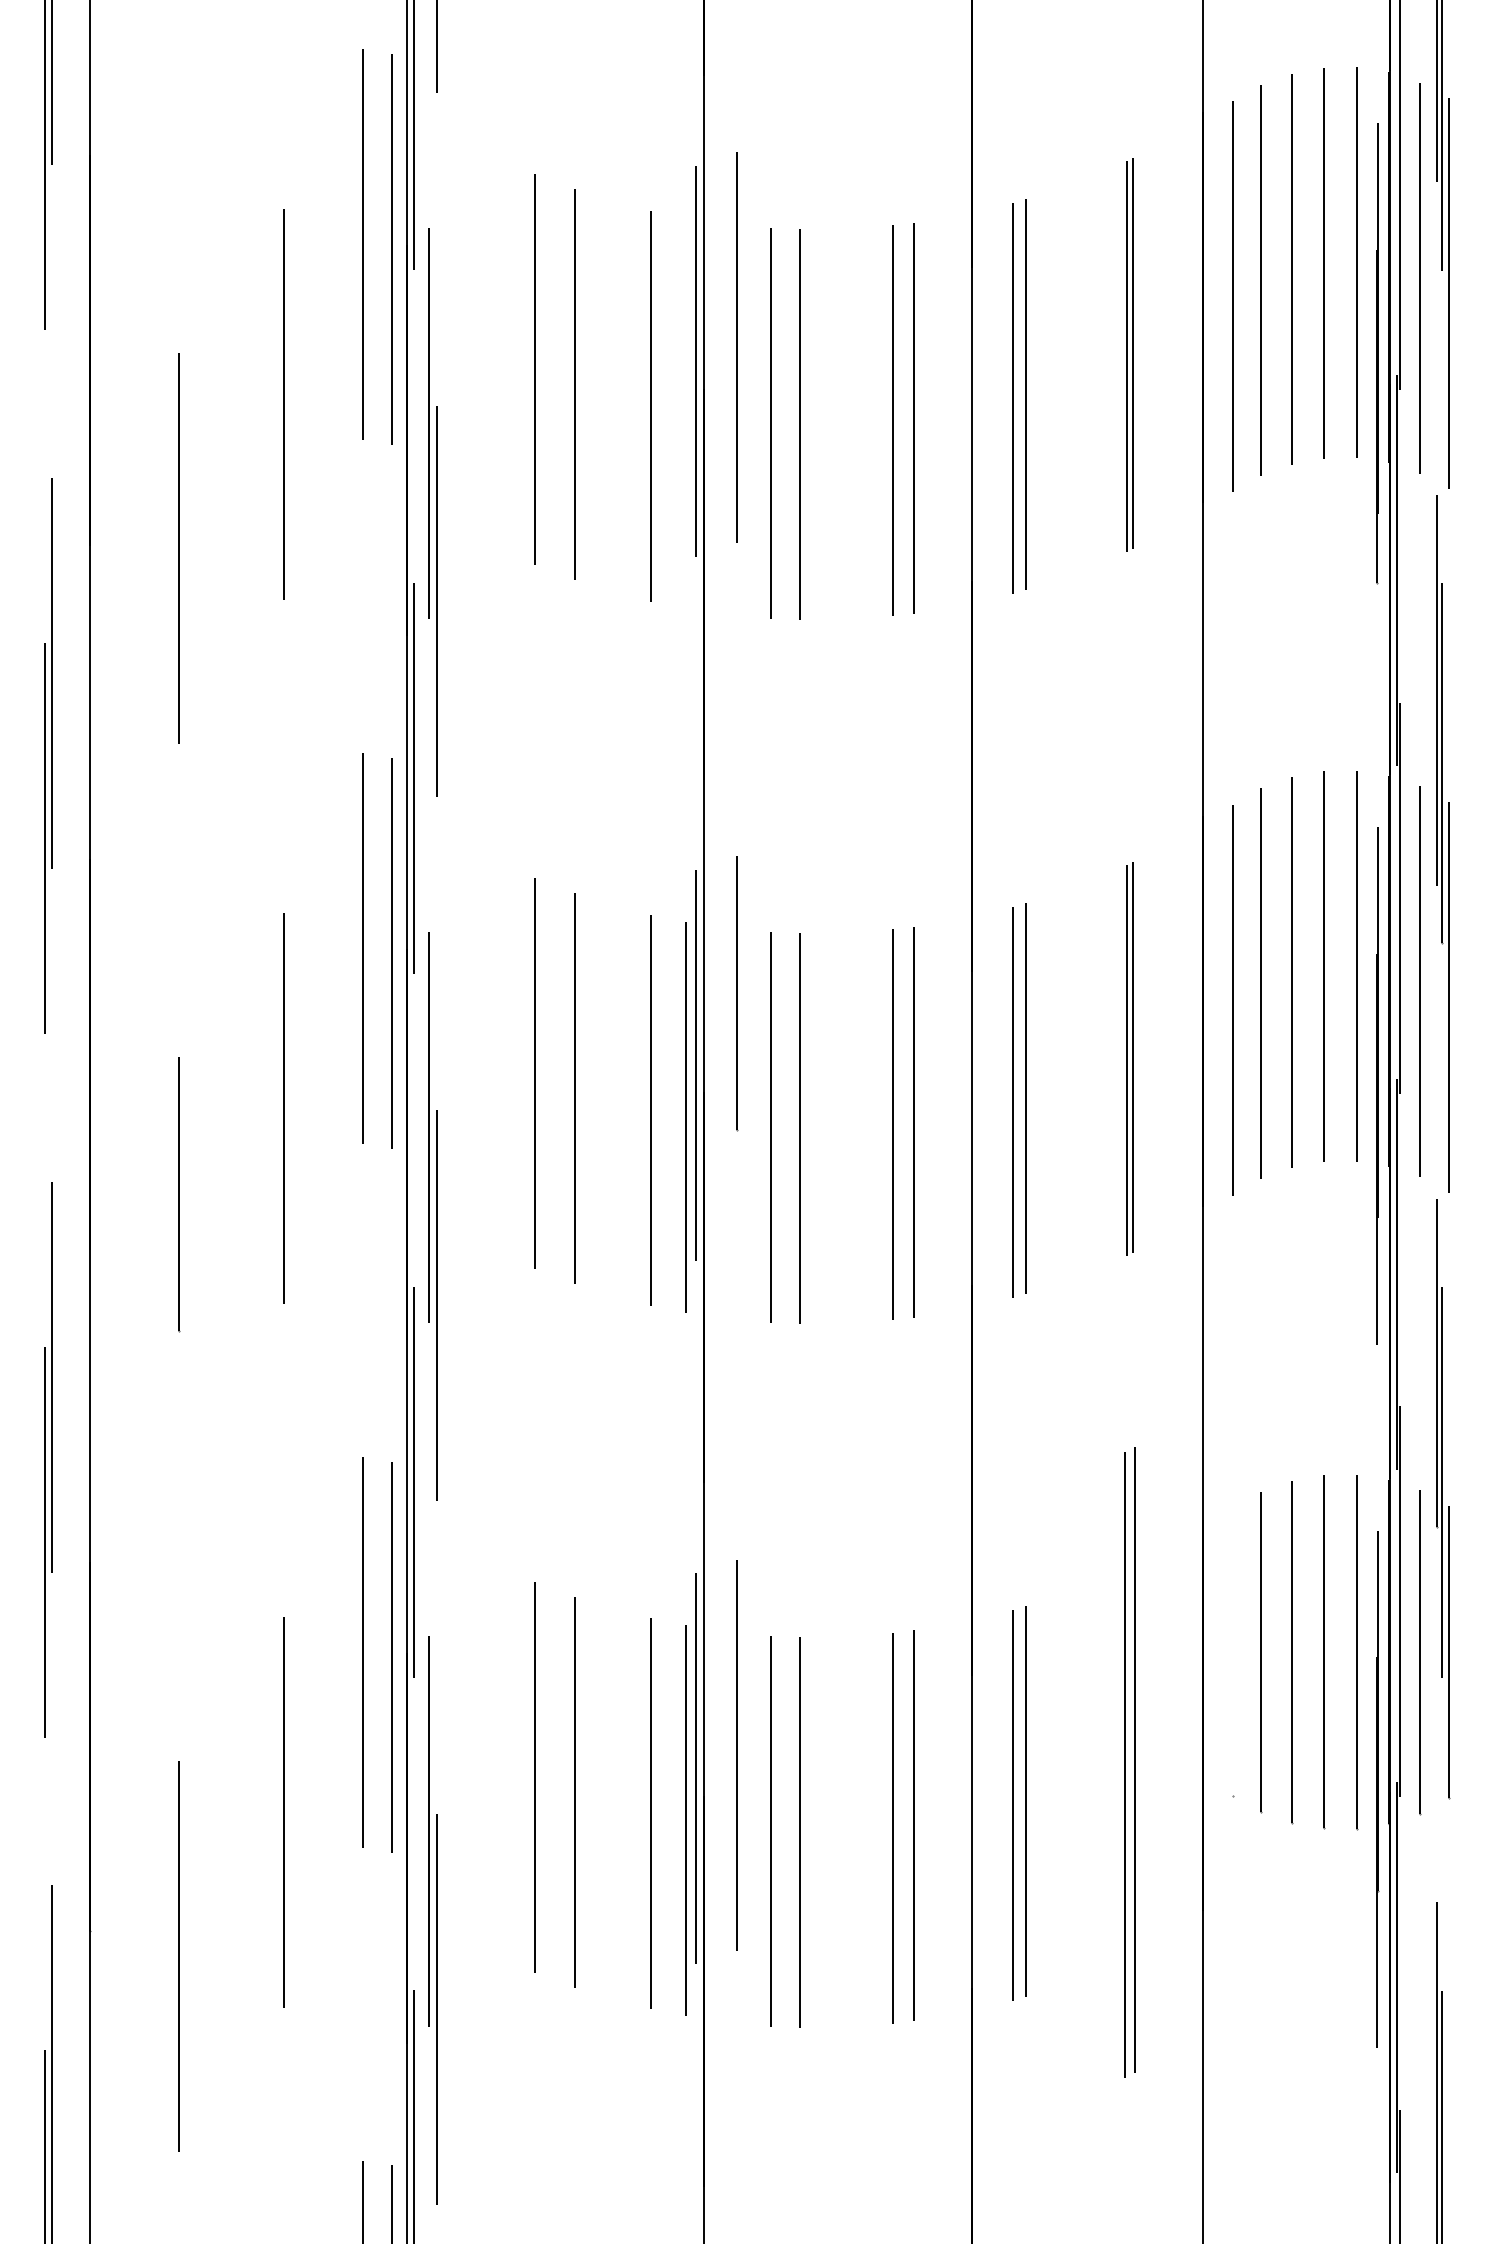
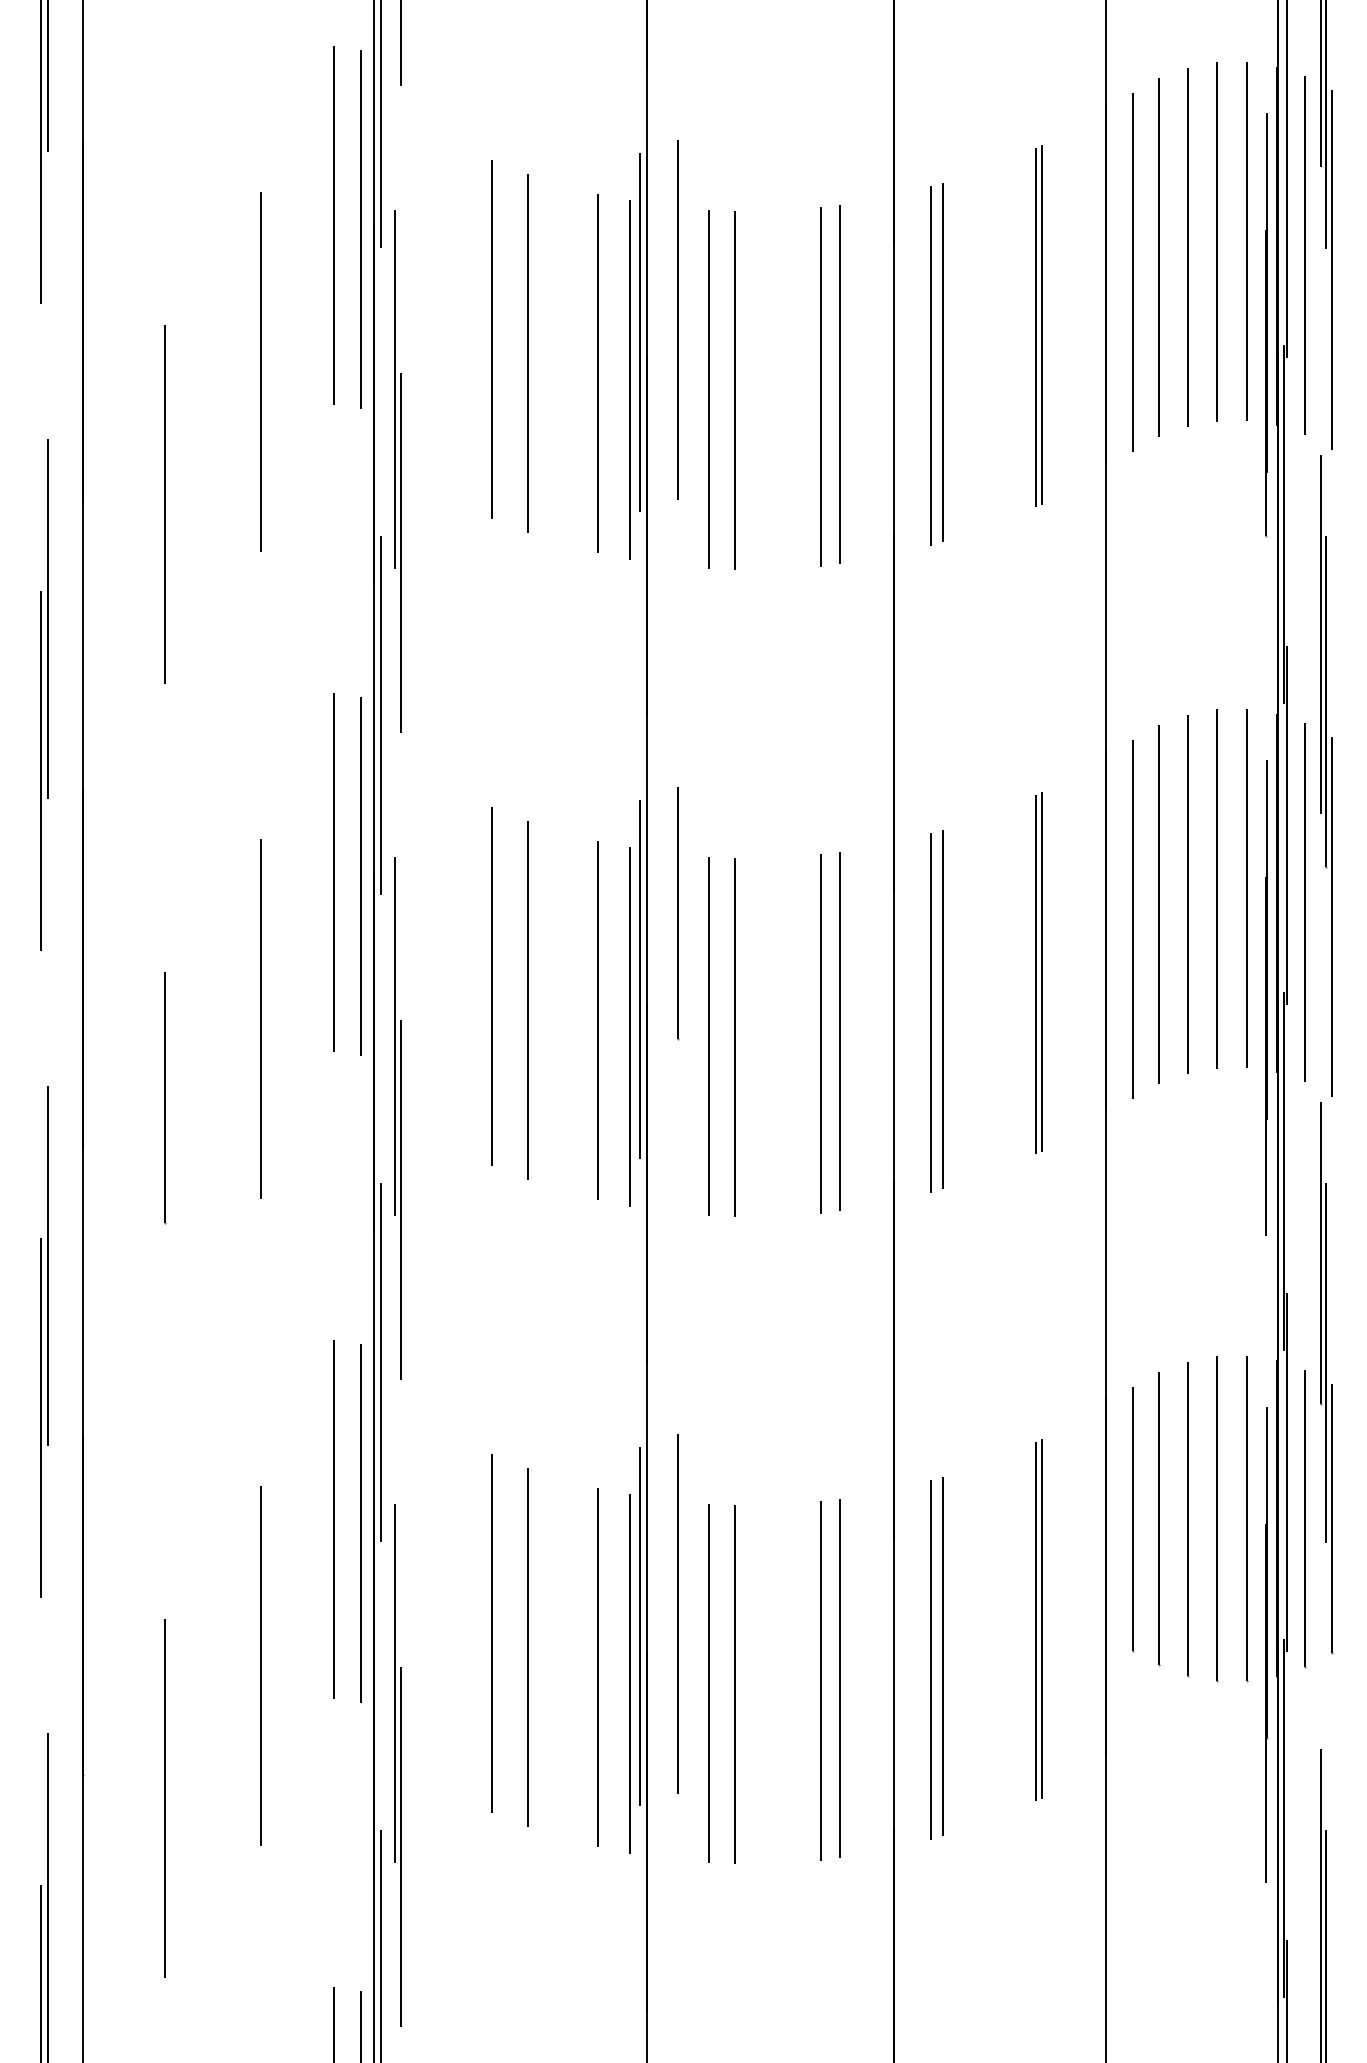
line: (685, 412) -> (630, 379), added
line: (1233, 1651) -> (1133, 1518), added
part: (1129, 1761) -> (1038, 1619), size x0.62

